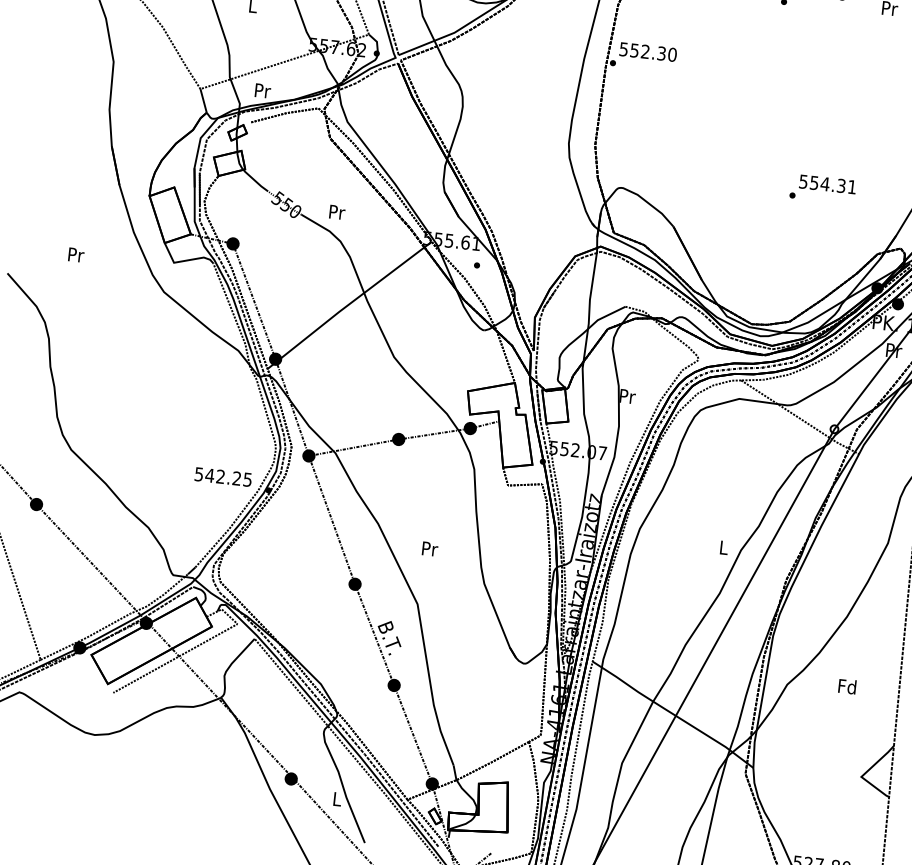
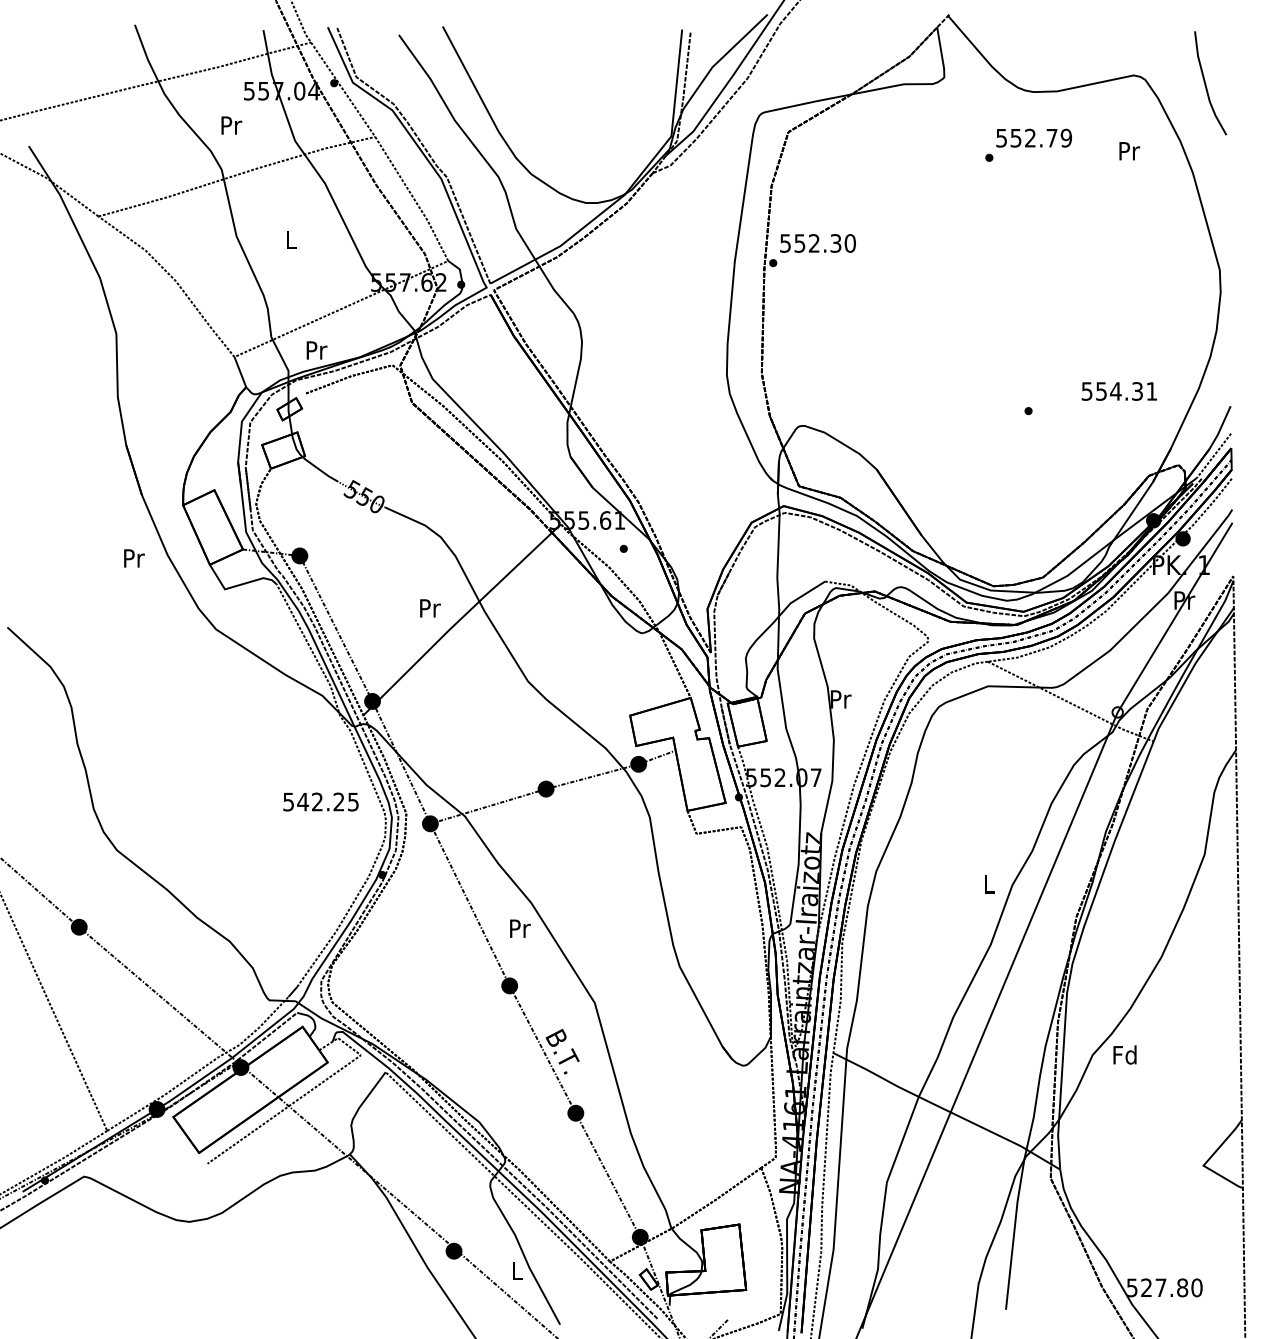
text: (827, 184) -> (1118, 391), moved
text: (337, 212) -> (430, 608), moved
text: (76, 255) -> (134, 558), moved
text: (223, 476) -> (320, 801), moved
text: (430, 548) -> (520, 928), moved
text: (847, 686) -> (1124, 1054), moved

